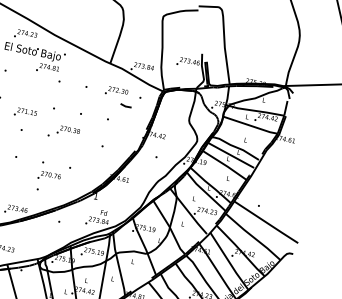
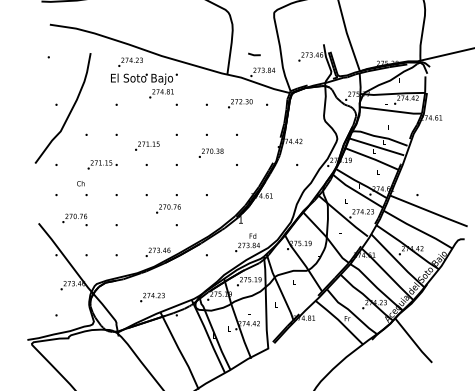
line: (126, 105) -> (254, 54), moved
text: (67, 130) -> (210, 152), moved
text: (49, 176) -> (168, 208), moved

